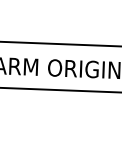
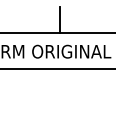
line: (84, 28) -> (59, 19), added

